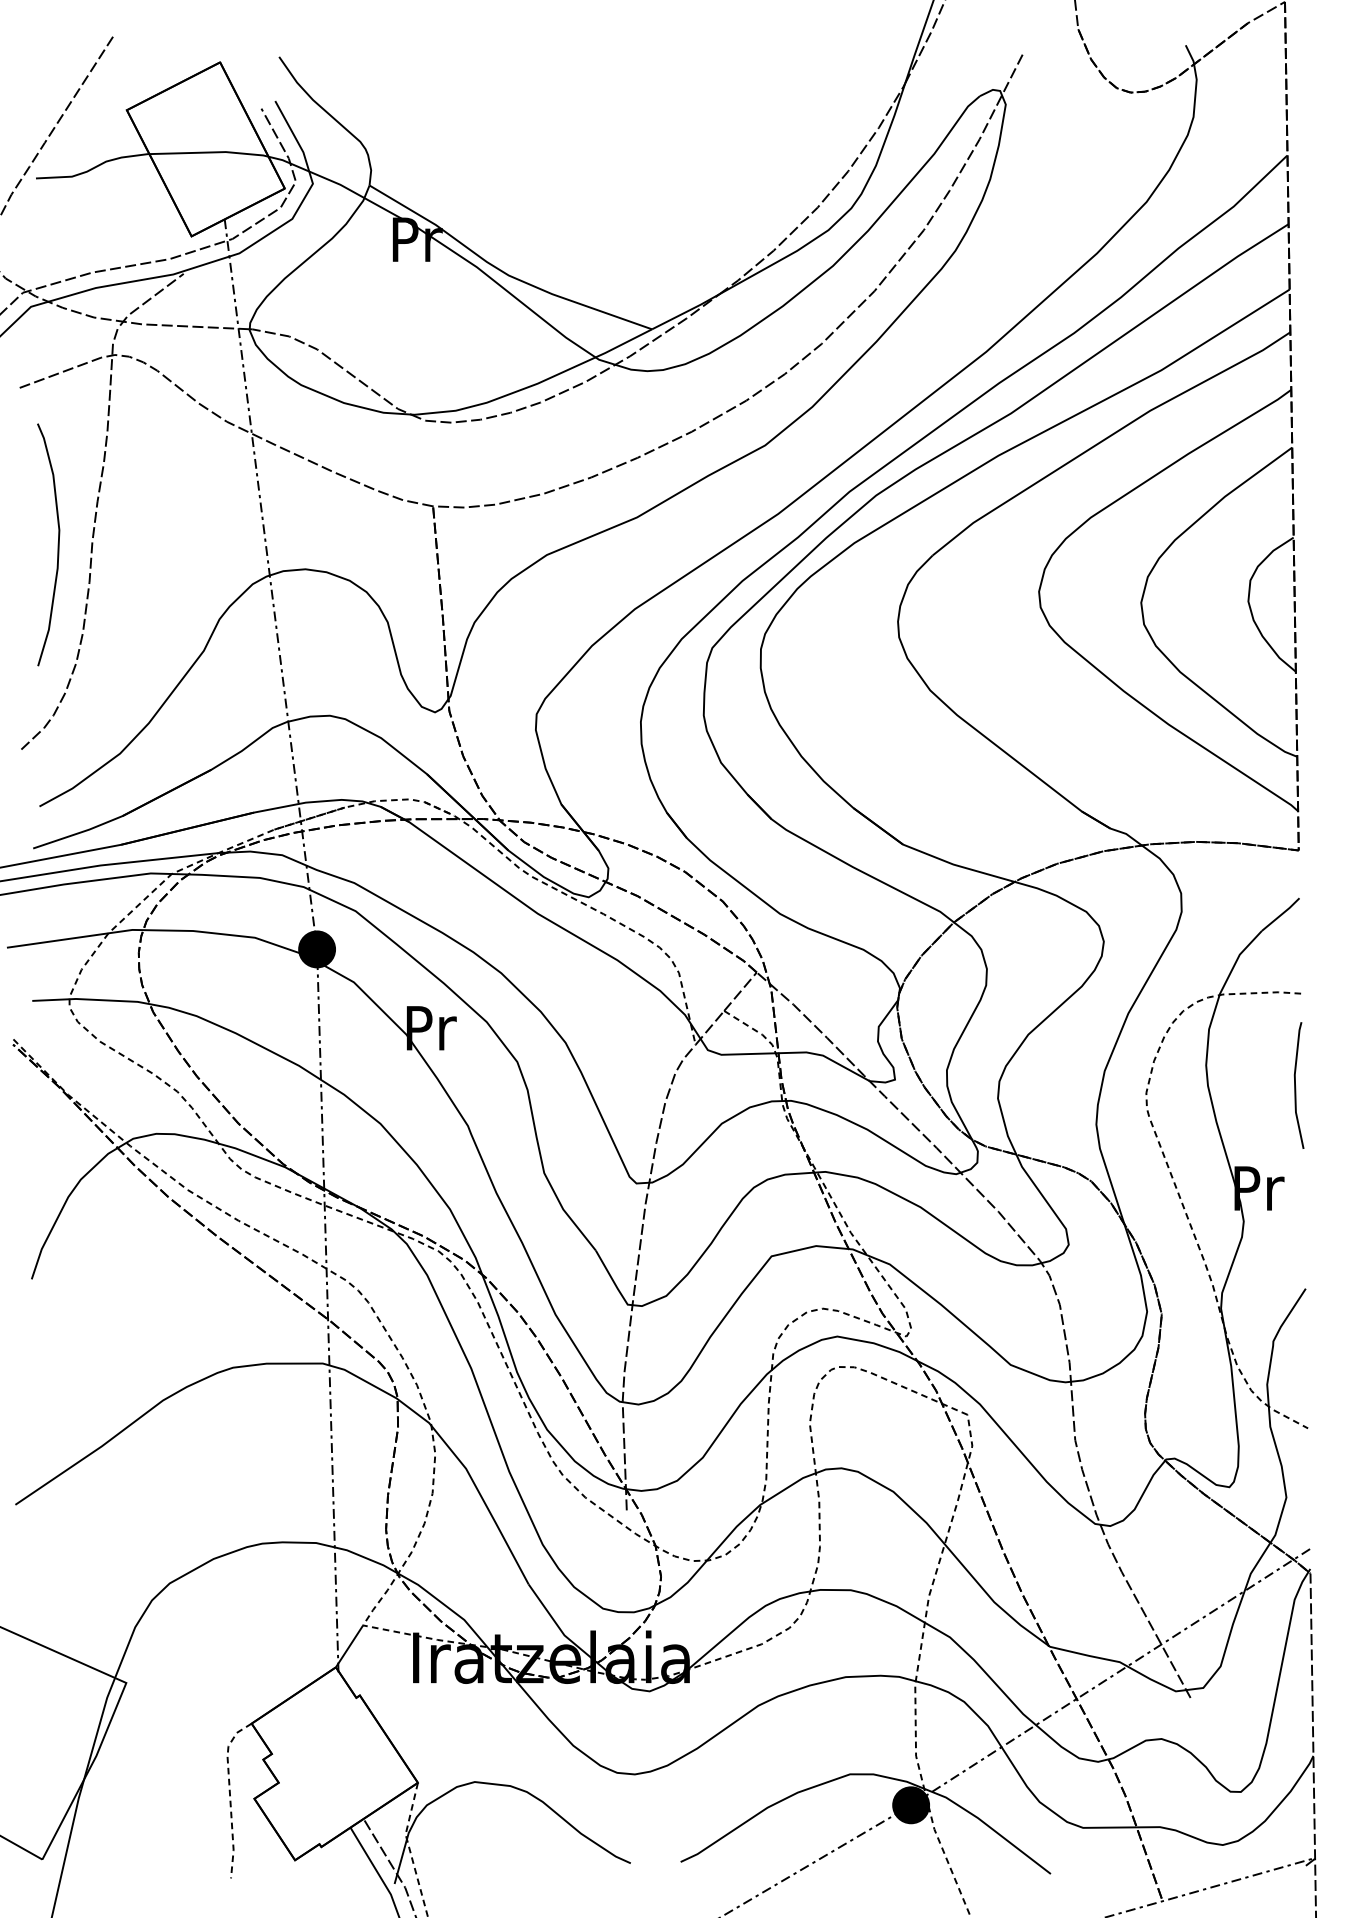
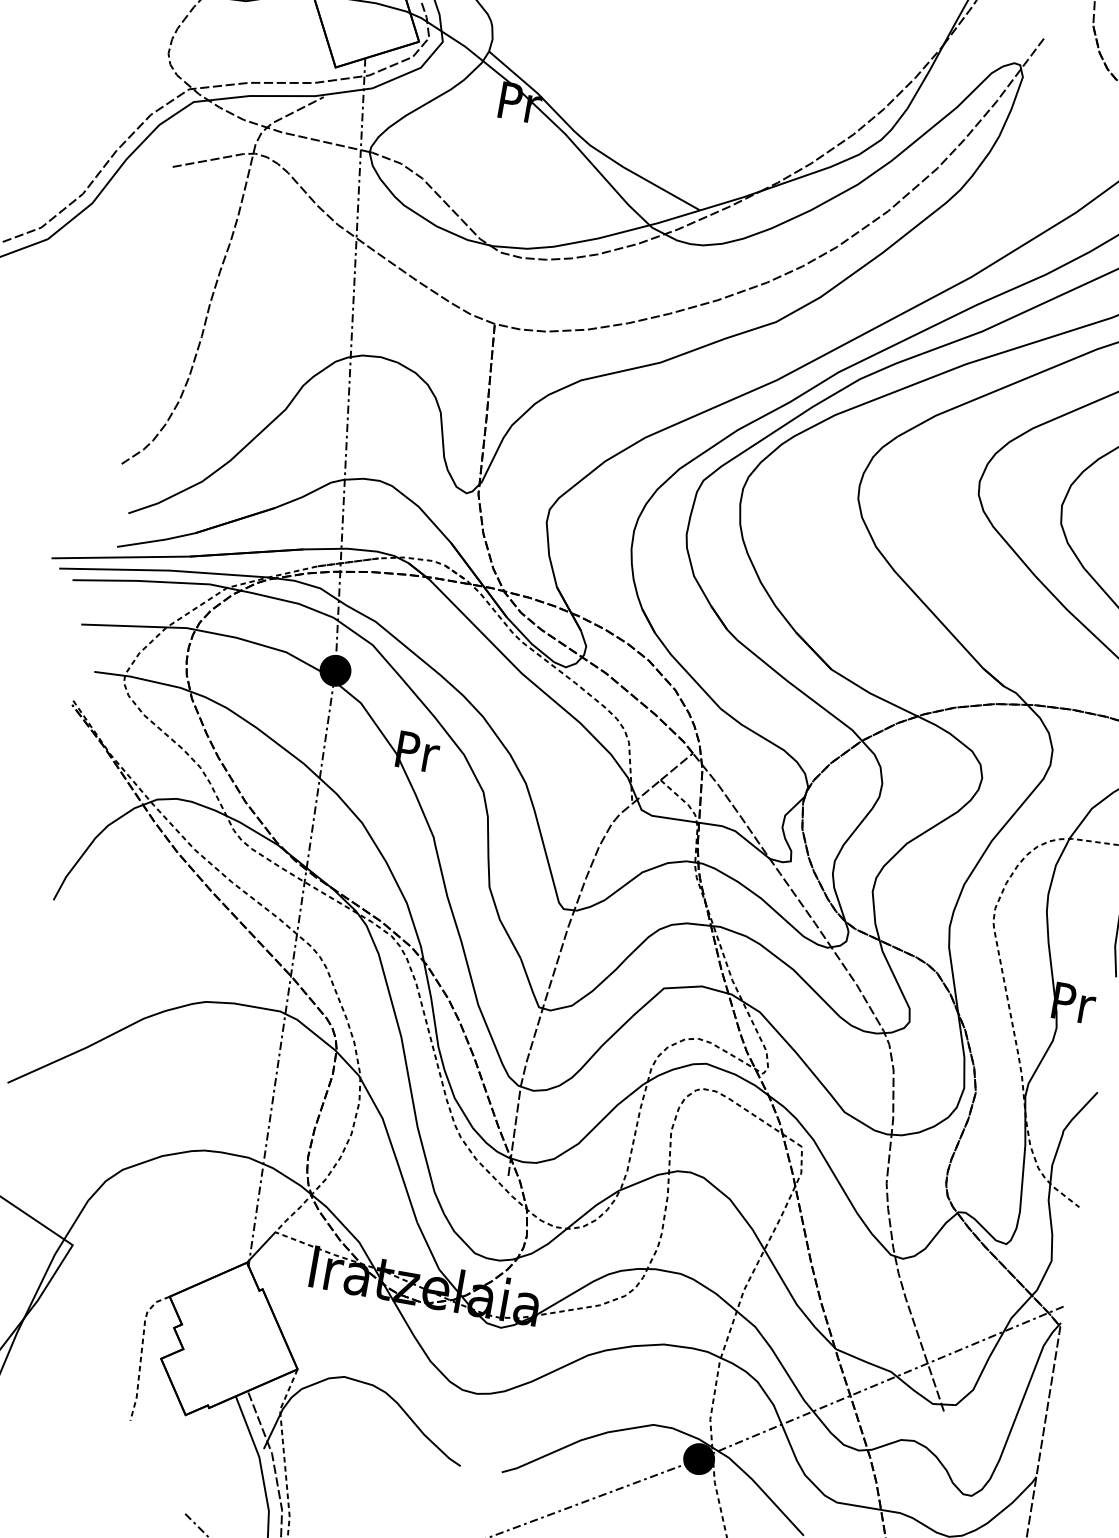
curve: (57, 544) -> (181, 300), removed

